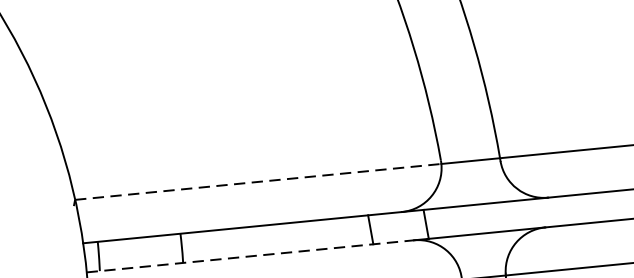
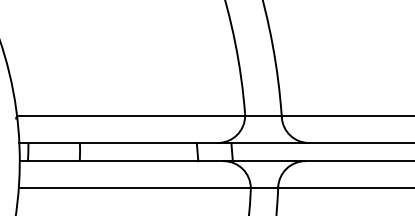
line: (258, 181) -> (131, 115), dashed -> solid
line: (250, 256) -> (121, 161), dashed -> solid

